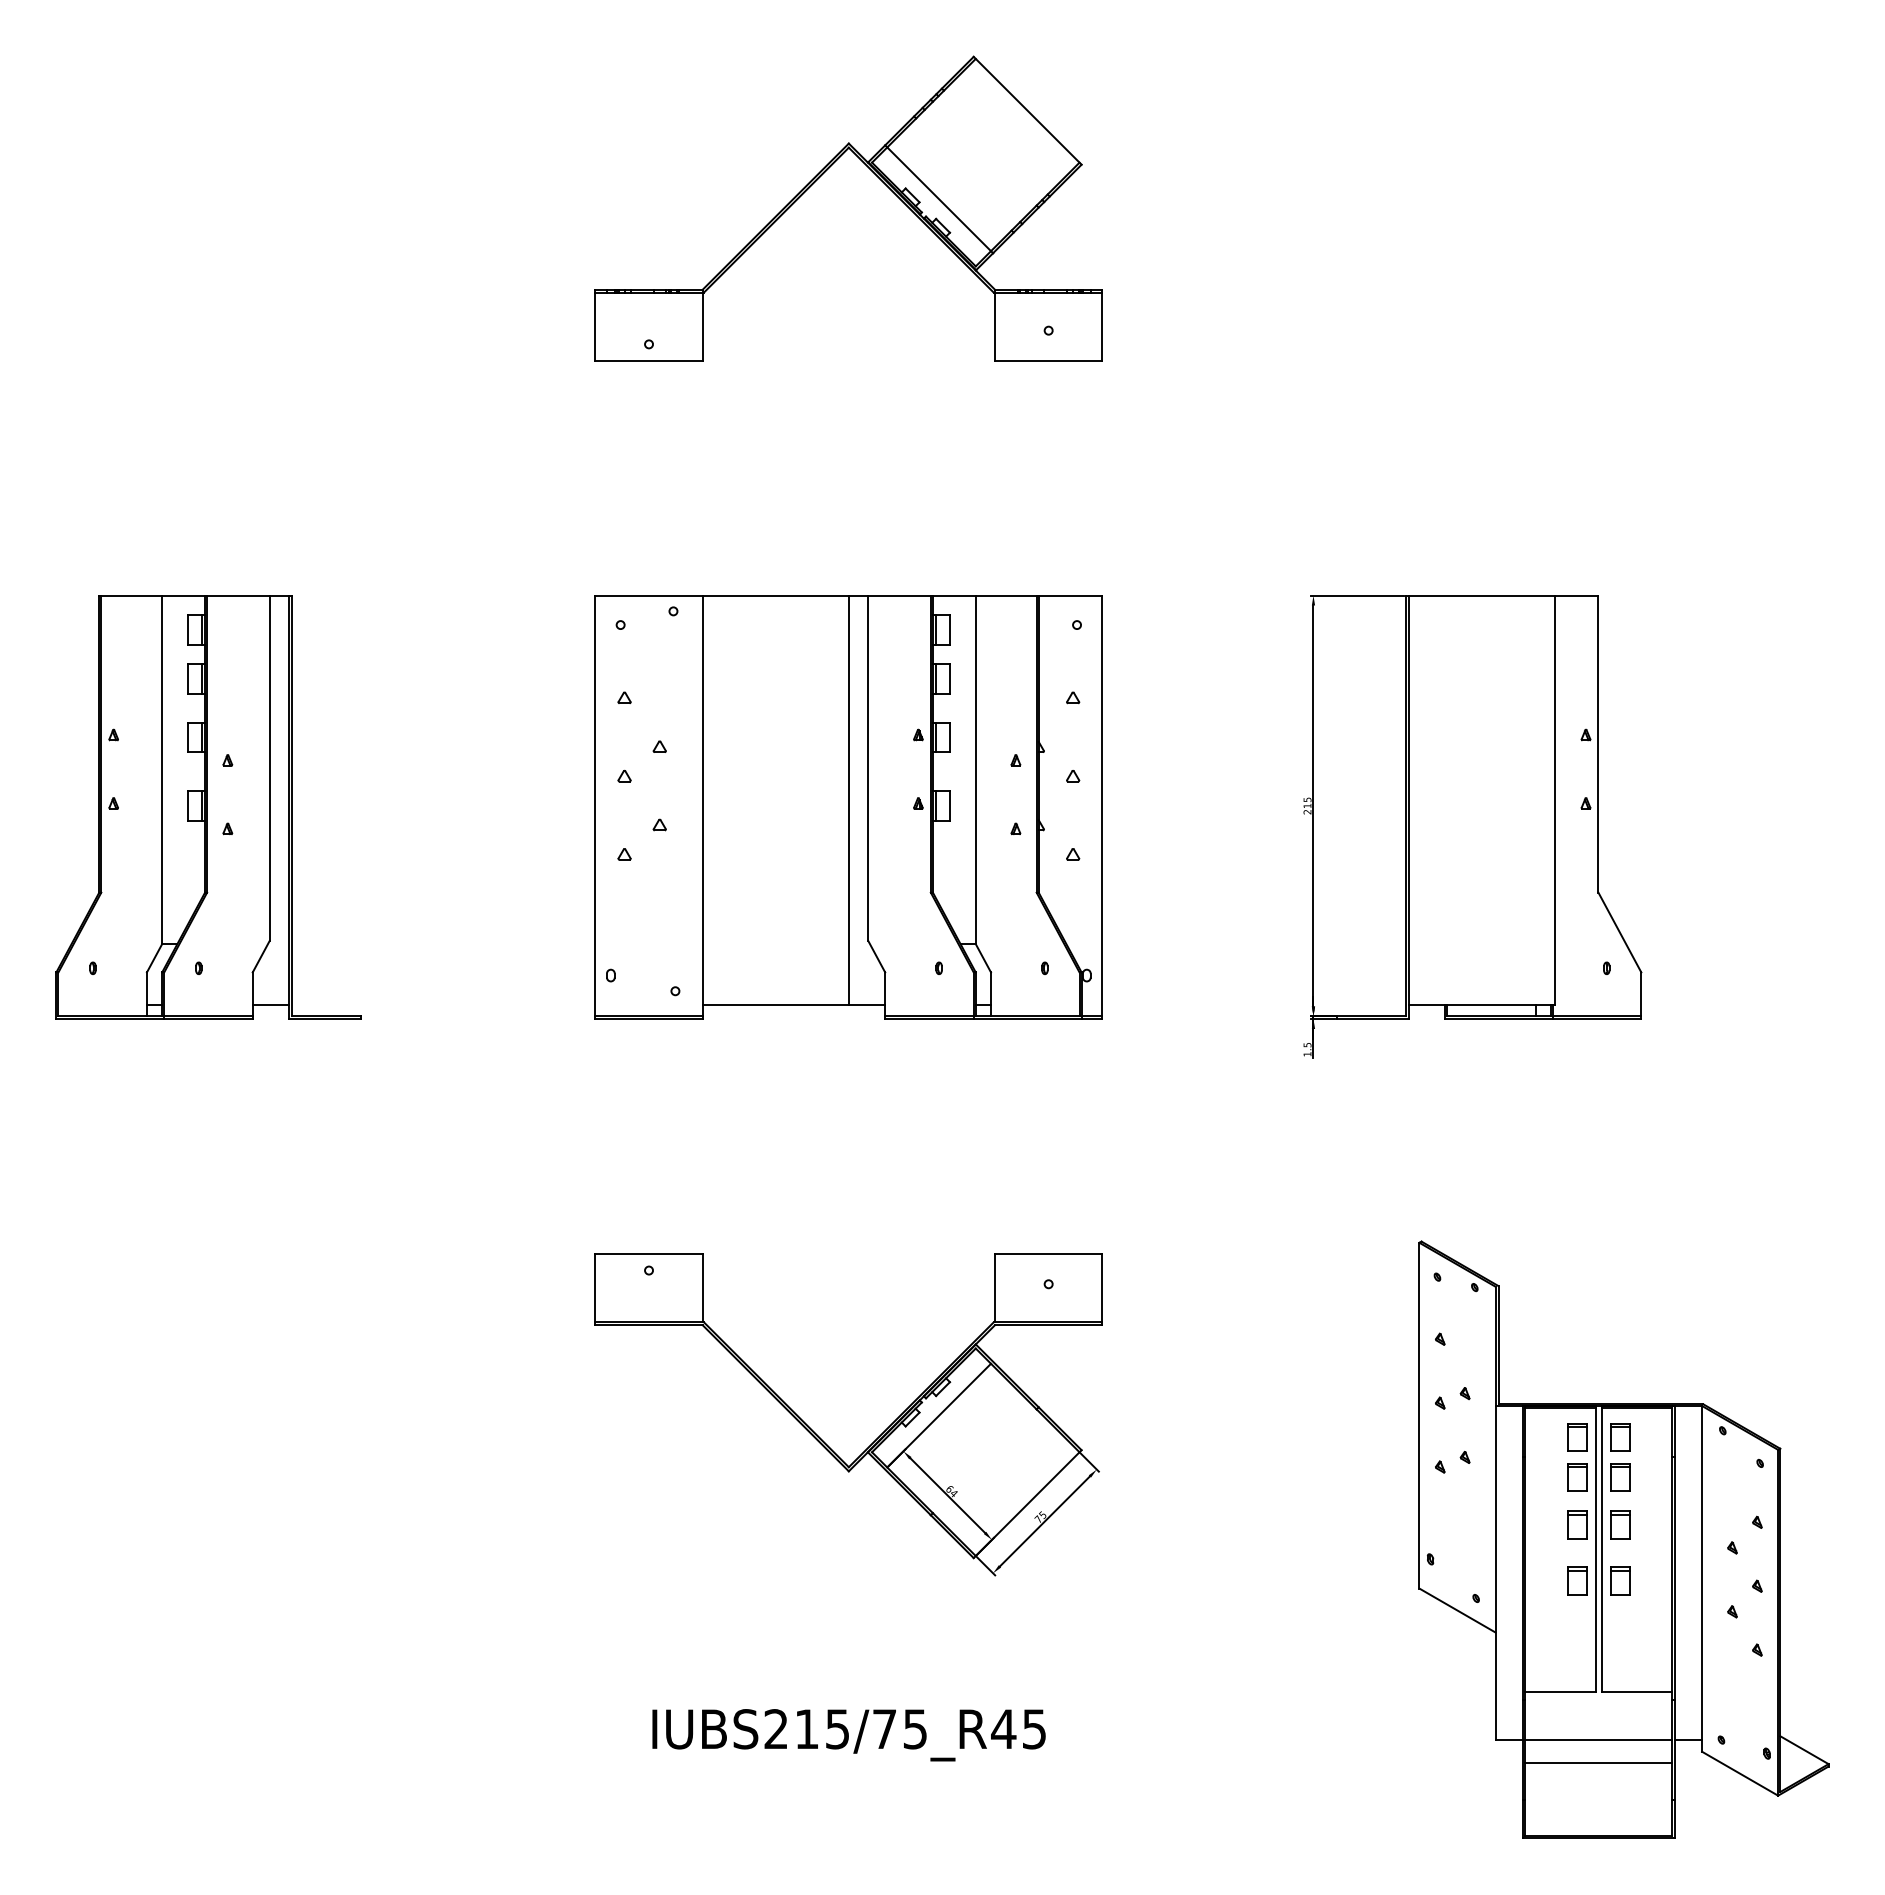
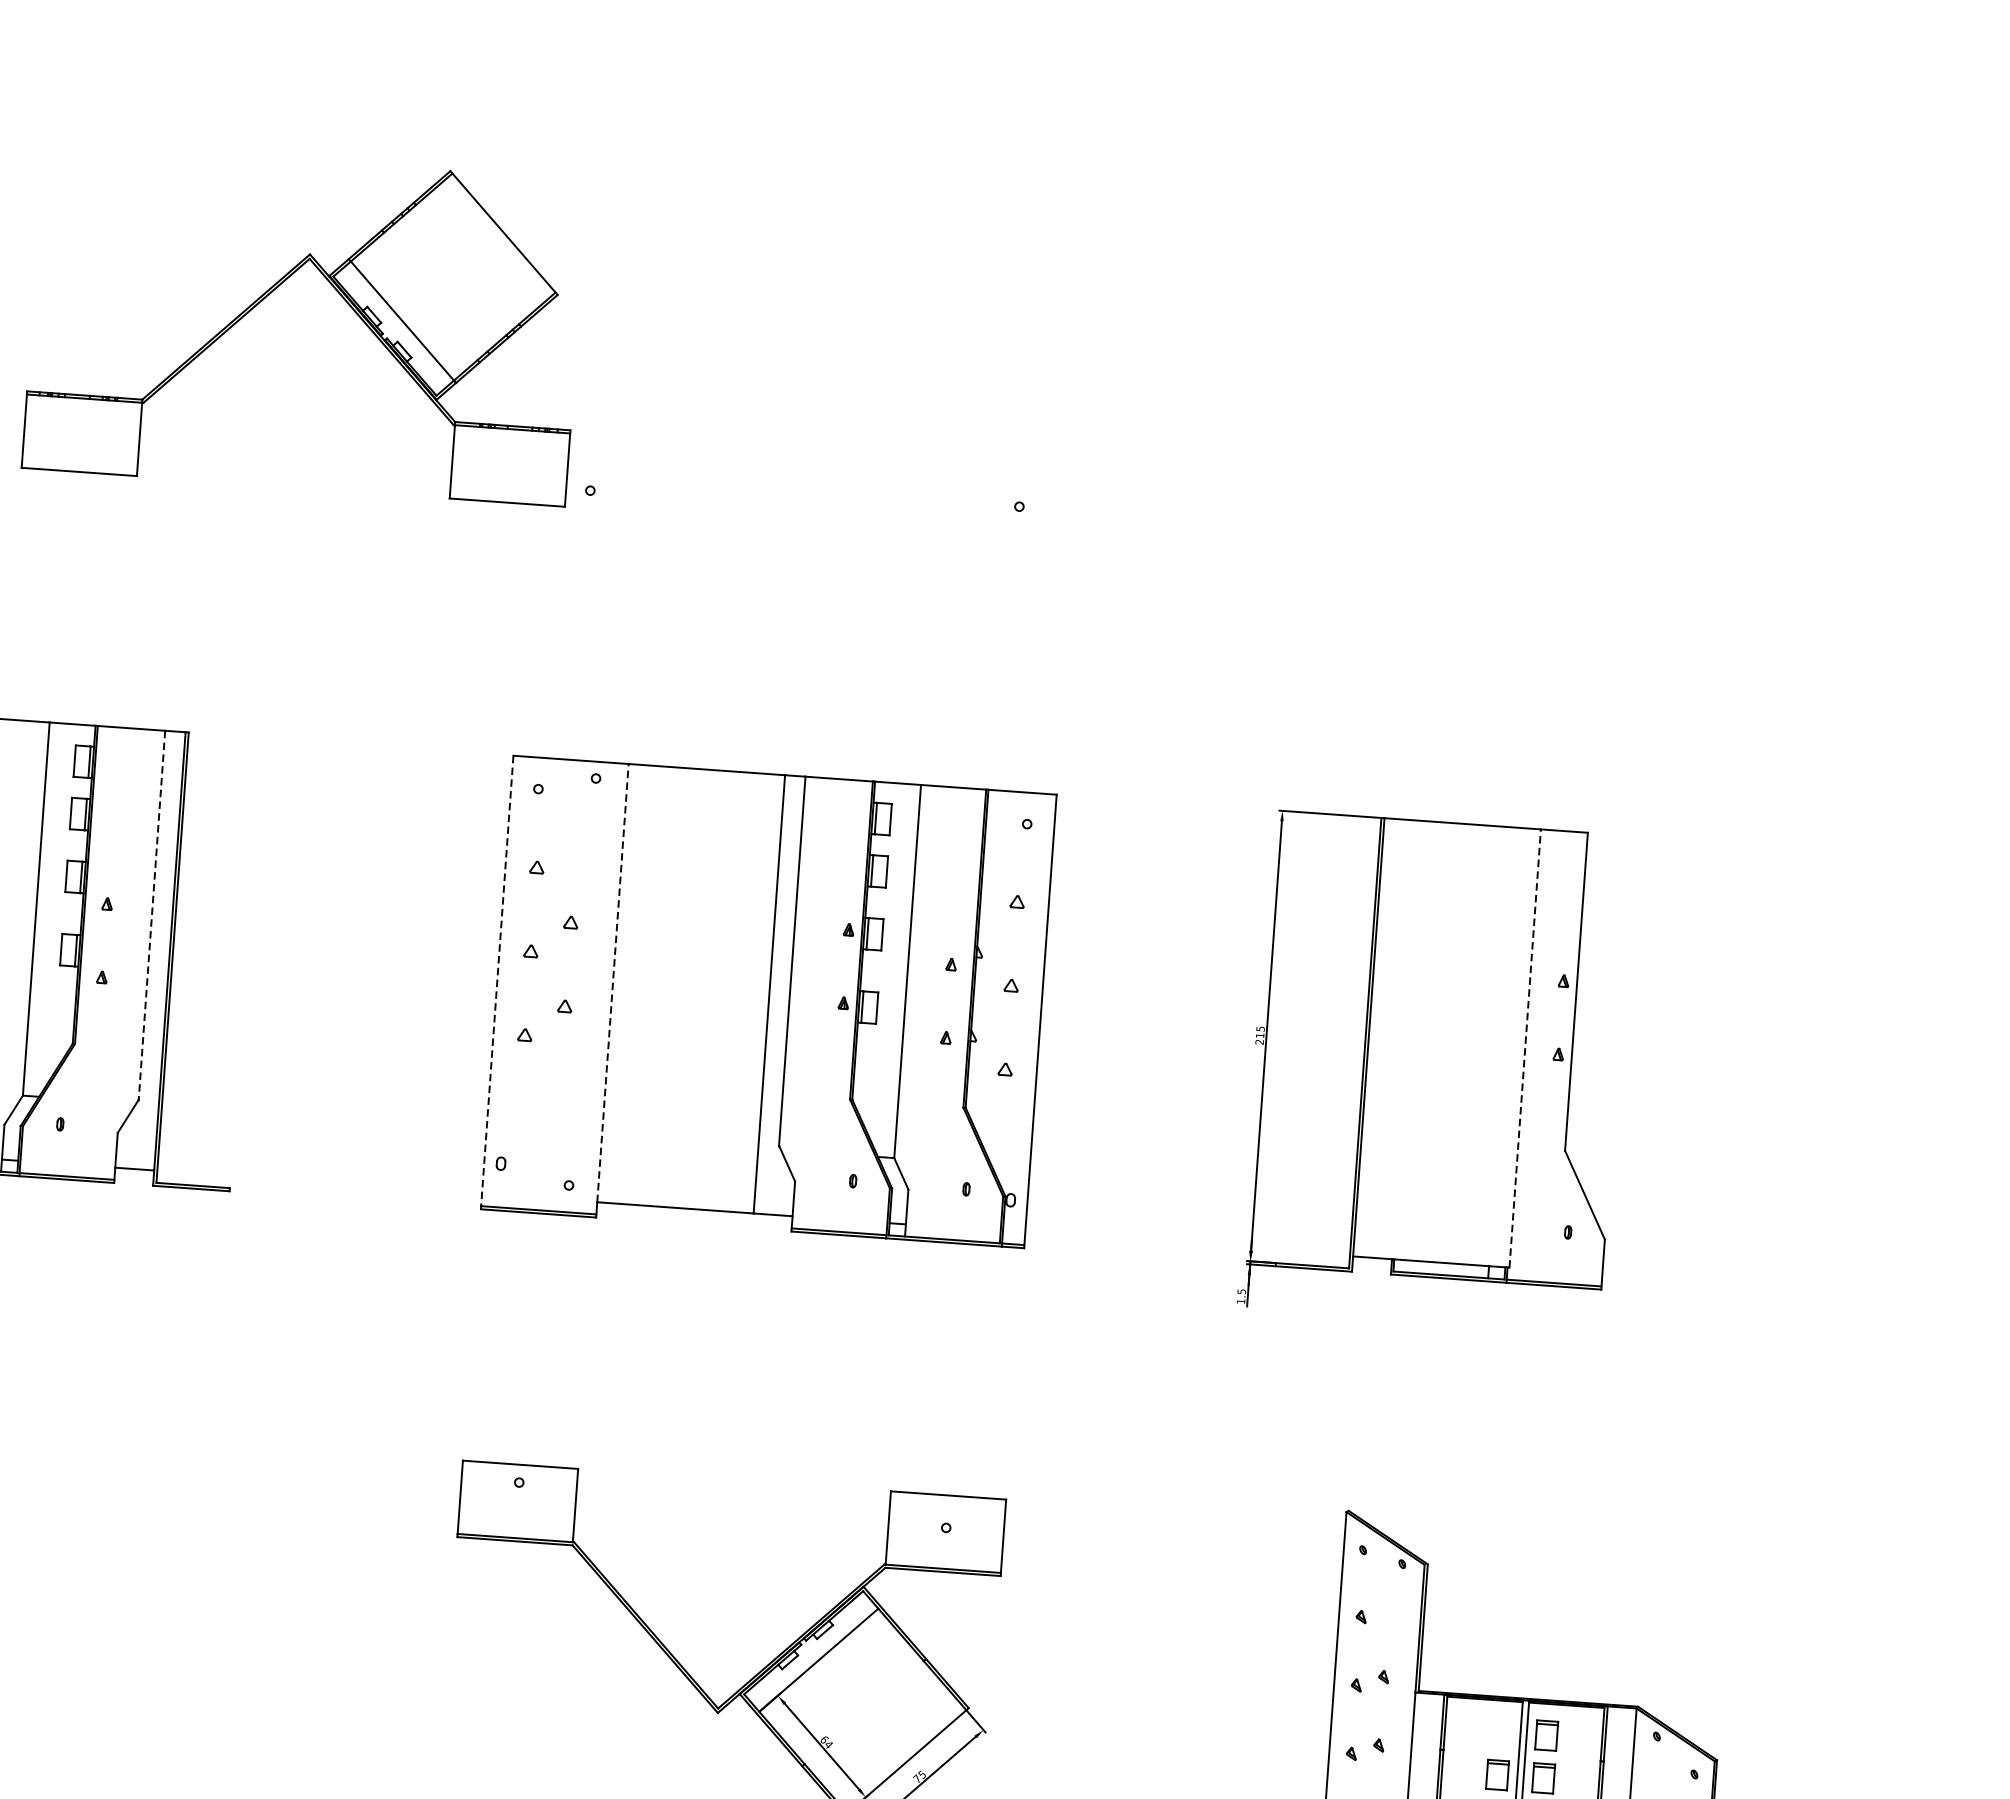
part: (819, 178) -> (275, 289), moved
line: (270, 768) -> (152, 915), solid -> dashed
line: (702, 800) -> (612, 983), solid -> dashed
line: (1554, 800) -> (1525, 1048), solid -> dashed
line: (595, 807) -> (497, 982), solid -> dashed
part: (1577, 1437) -> (1500, 1732), removed

